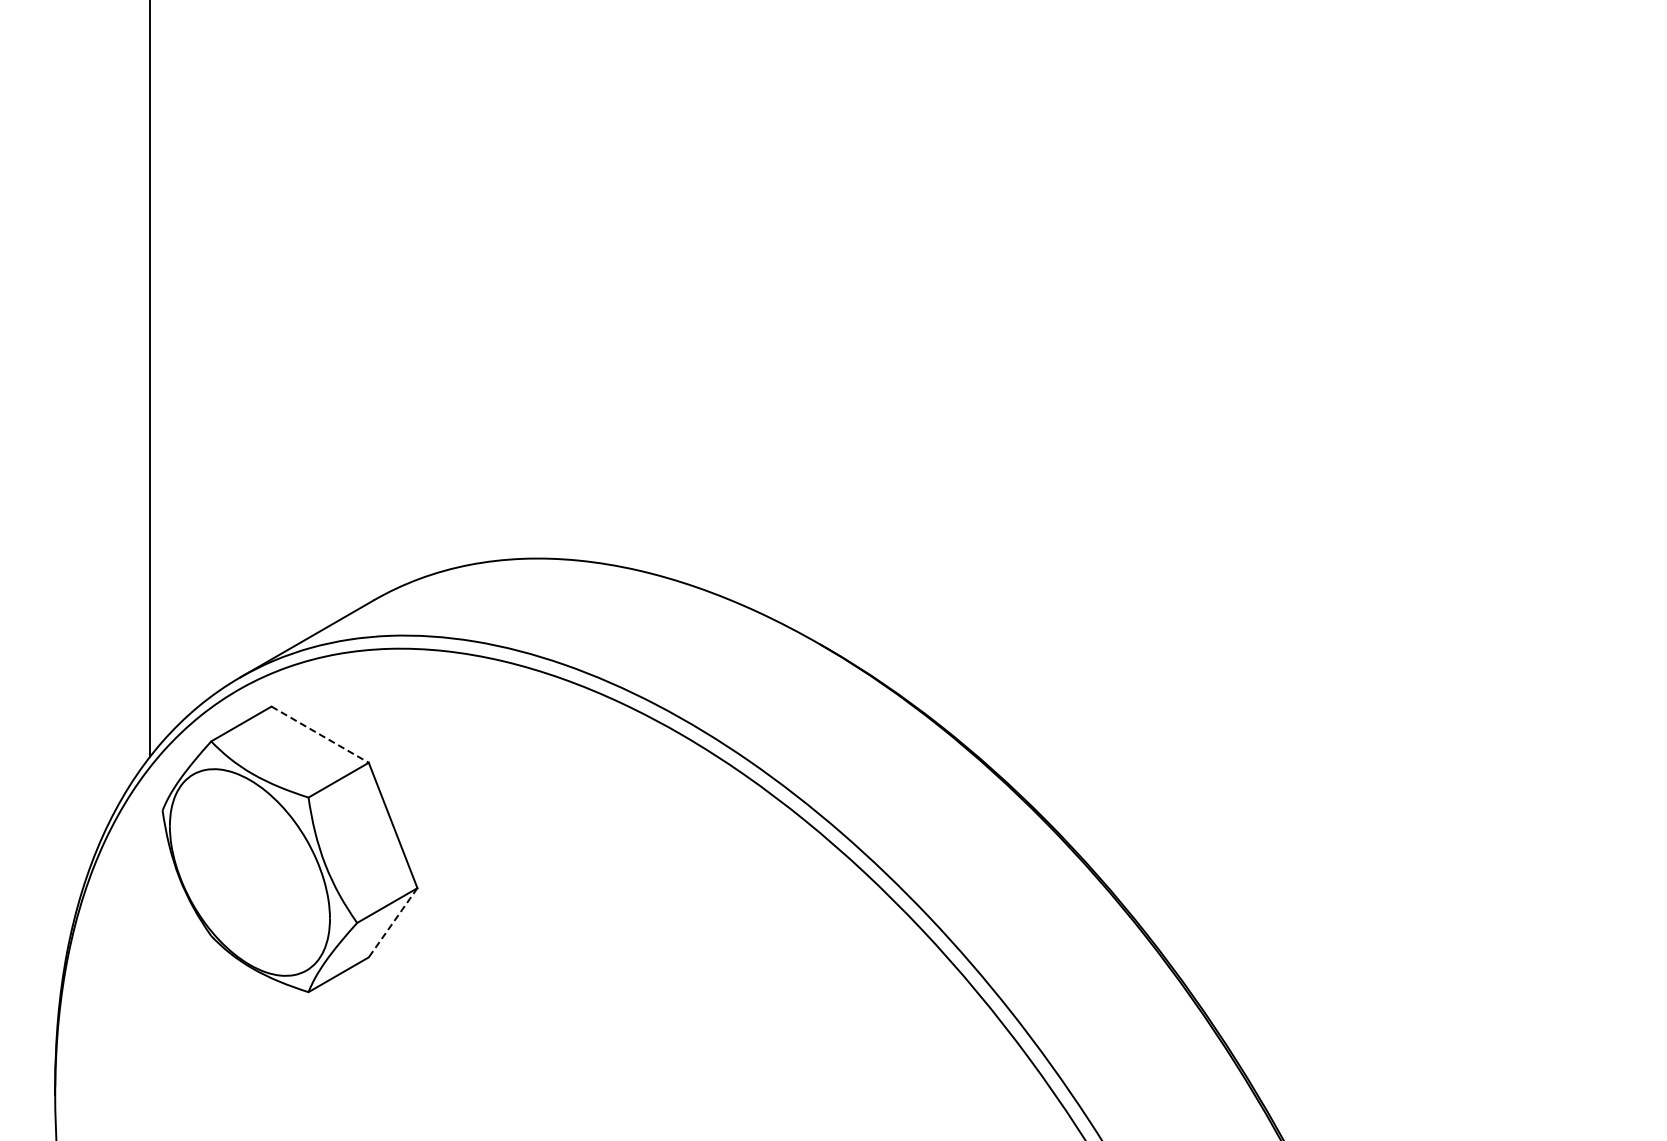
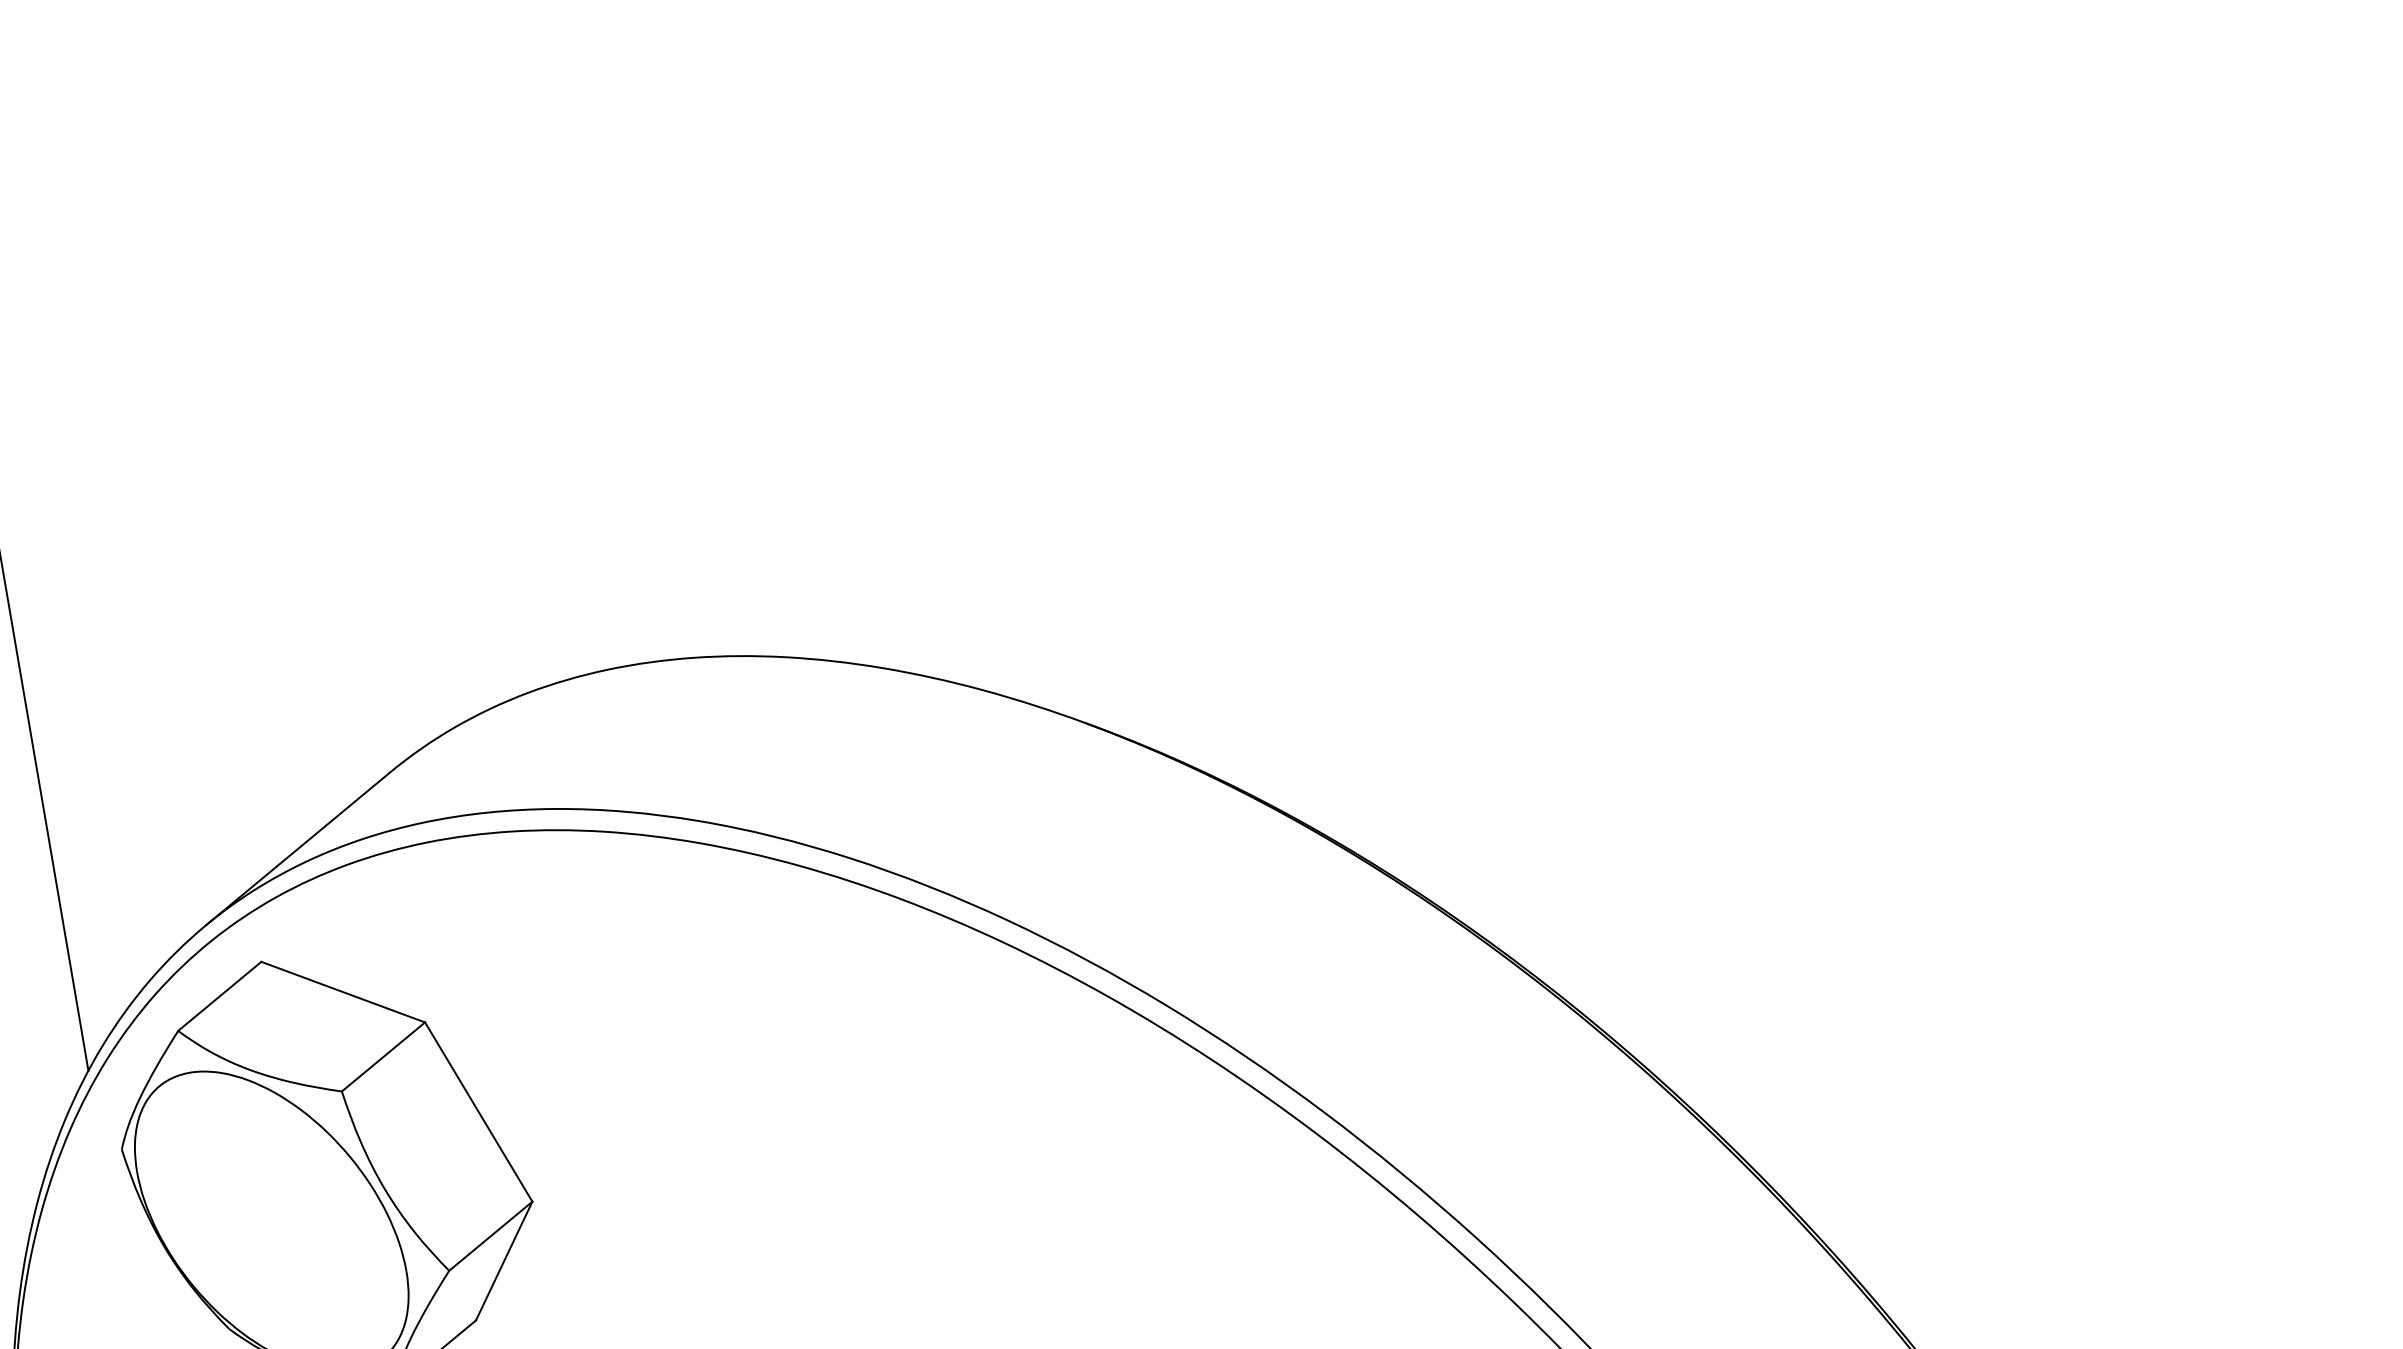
line: (320, 734) -> (343, 991), dashed -> solid
line: (392, 923) -> (503, 1262), dashed -> solid

